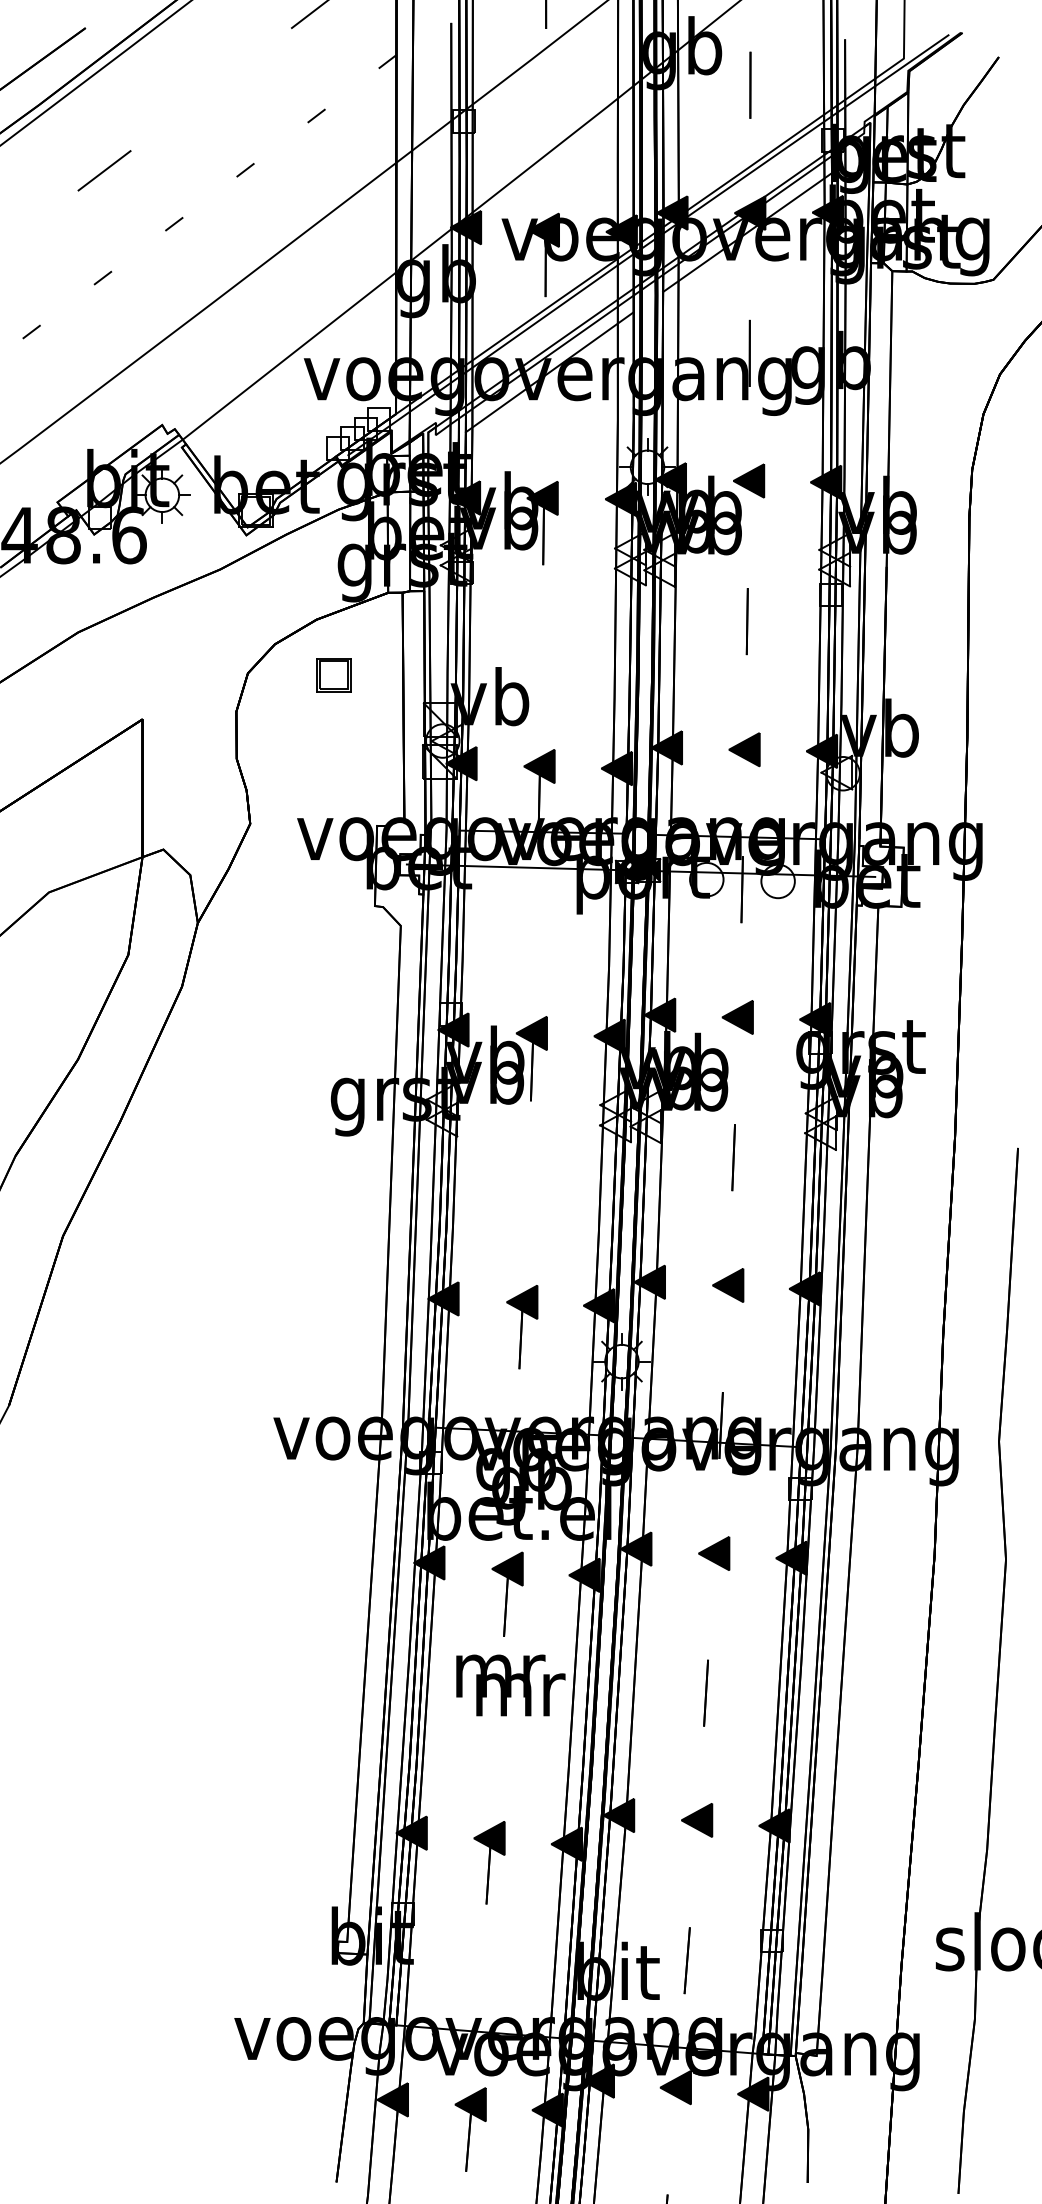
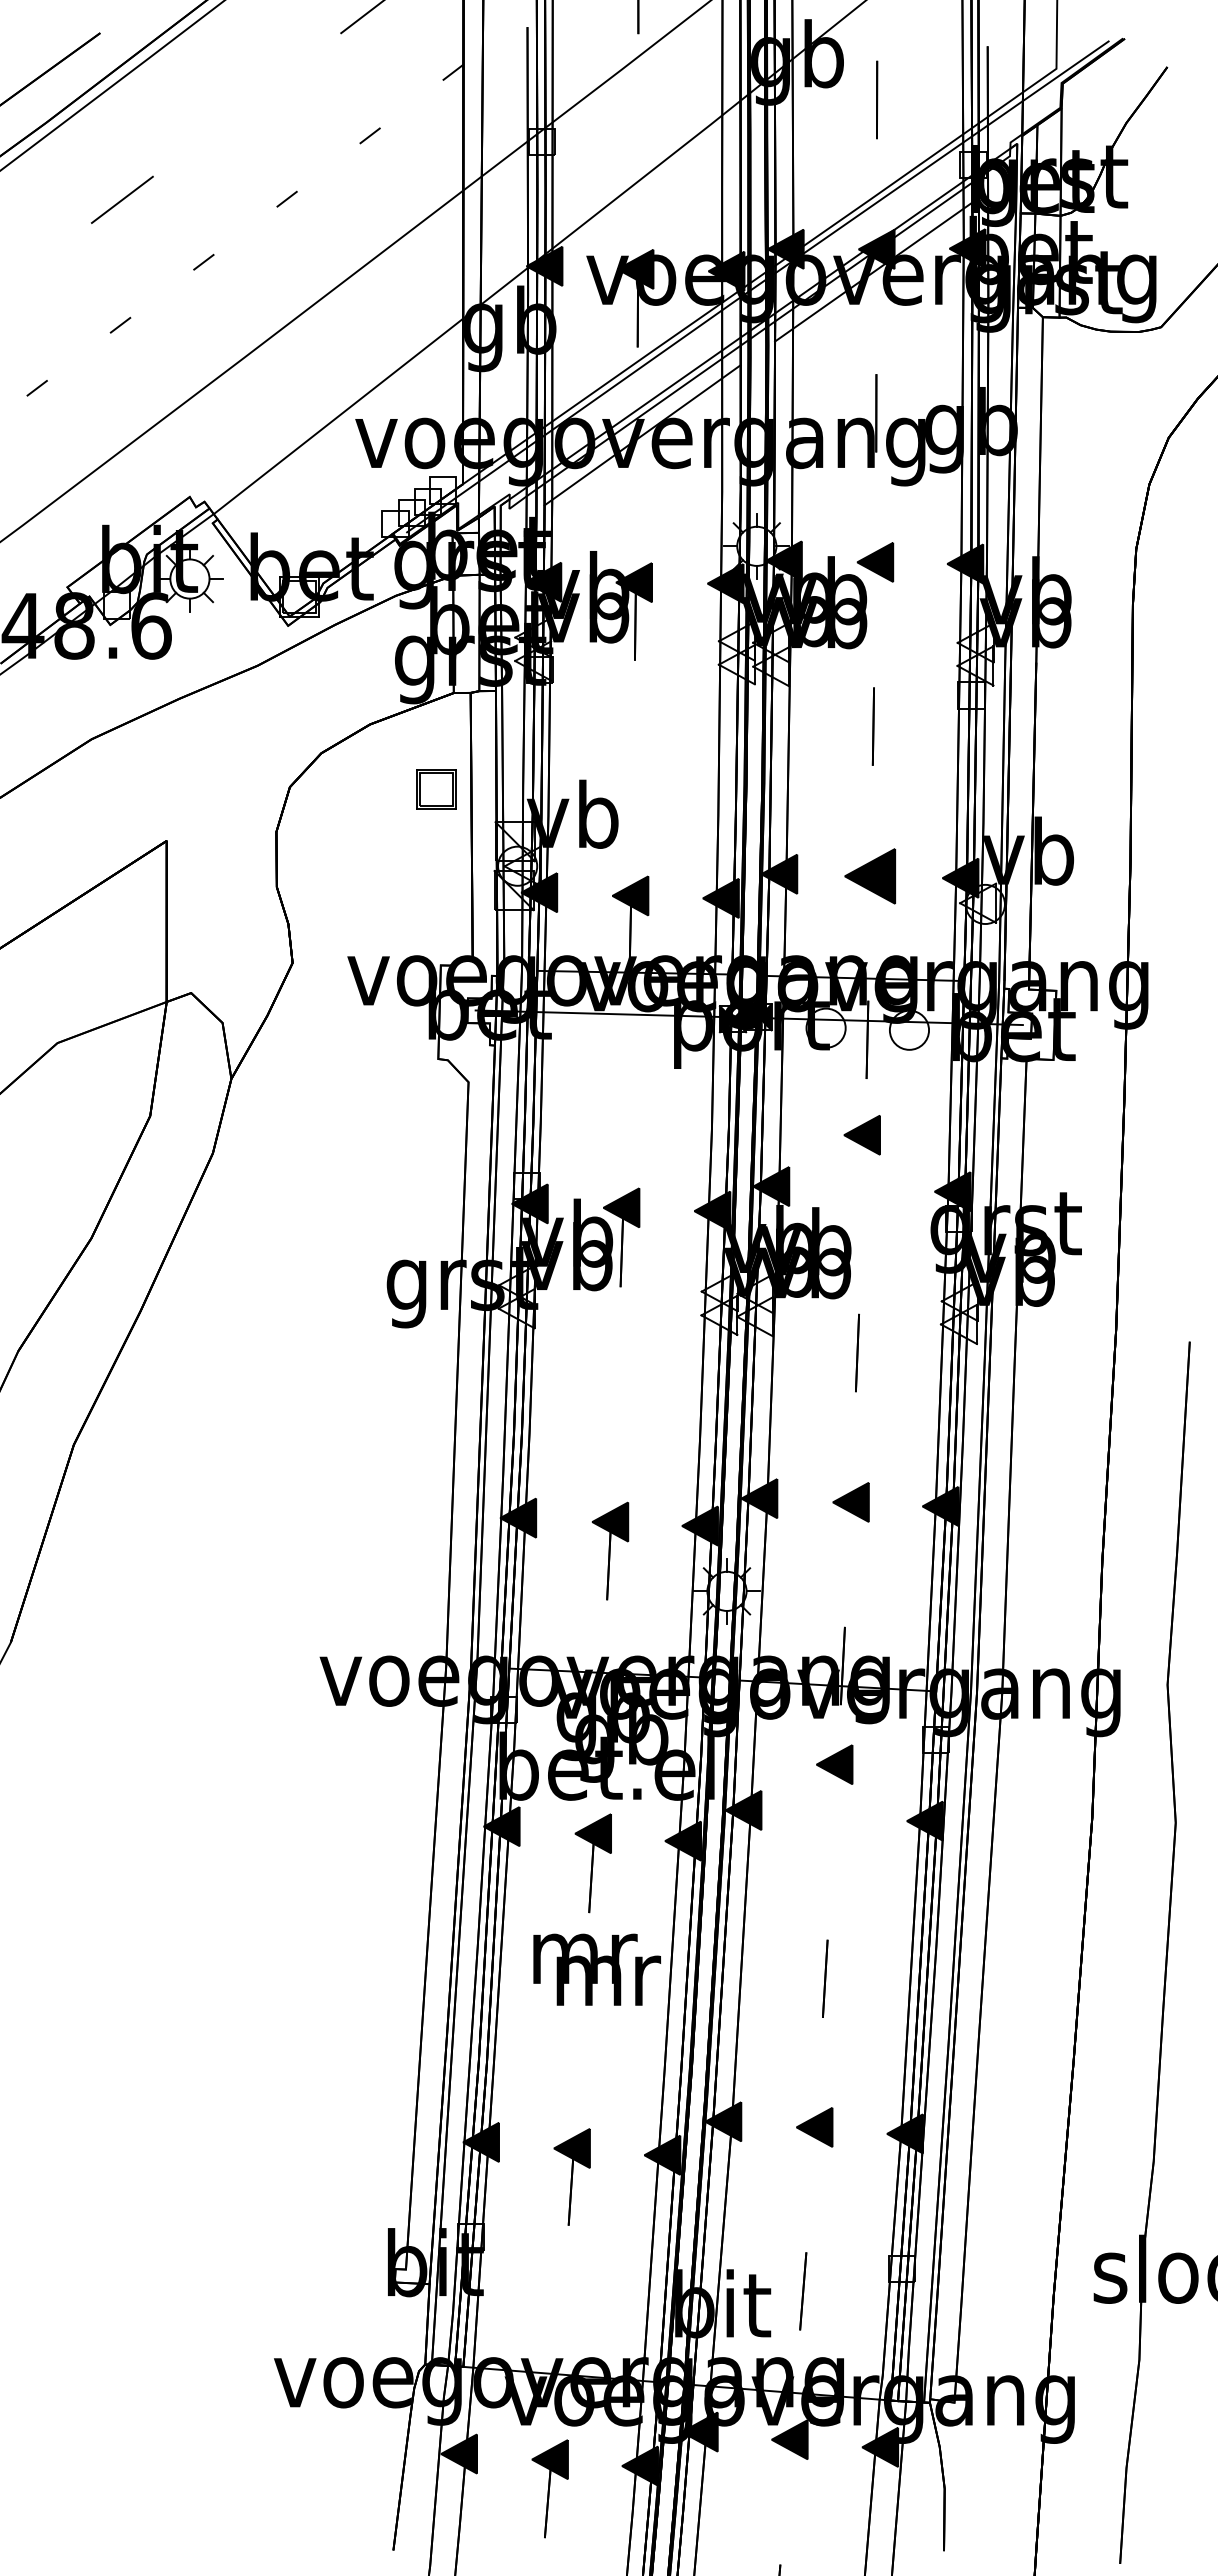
part: (334, 675) -> (436, 789), moved
part: (743, 749) -> (869, 876), size x1.4
part: (737, 1017) -> (861, 1135), moved
part: (713, 1553) -> (834, 1764), moved

